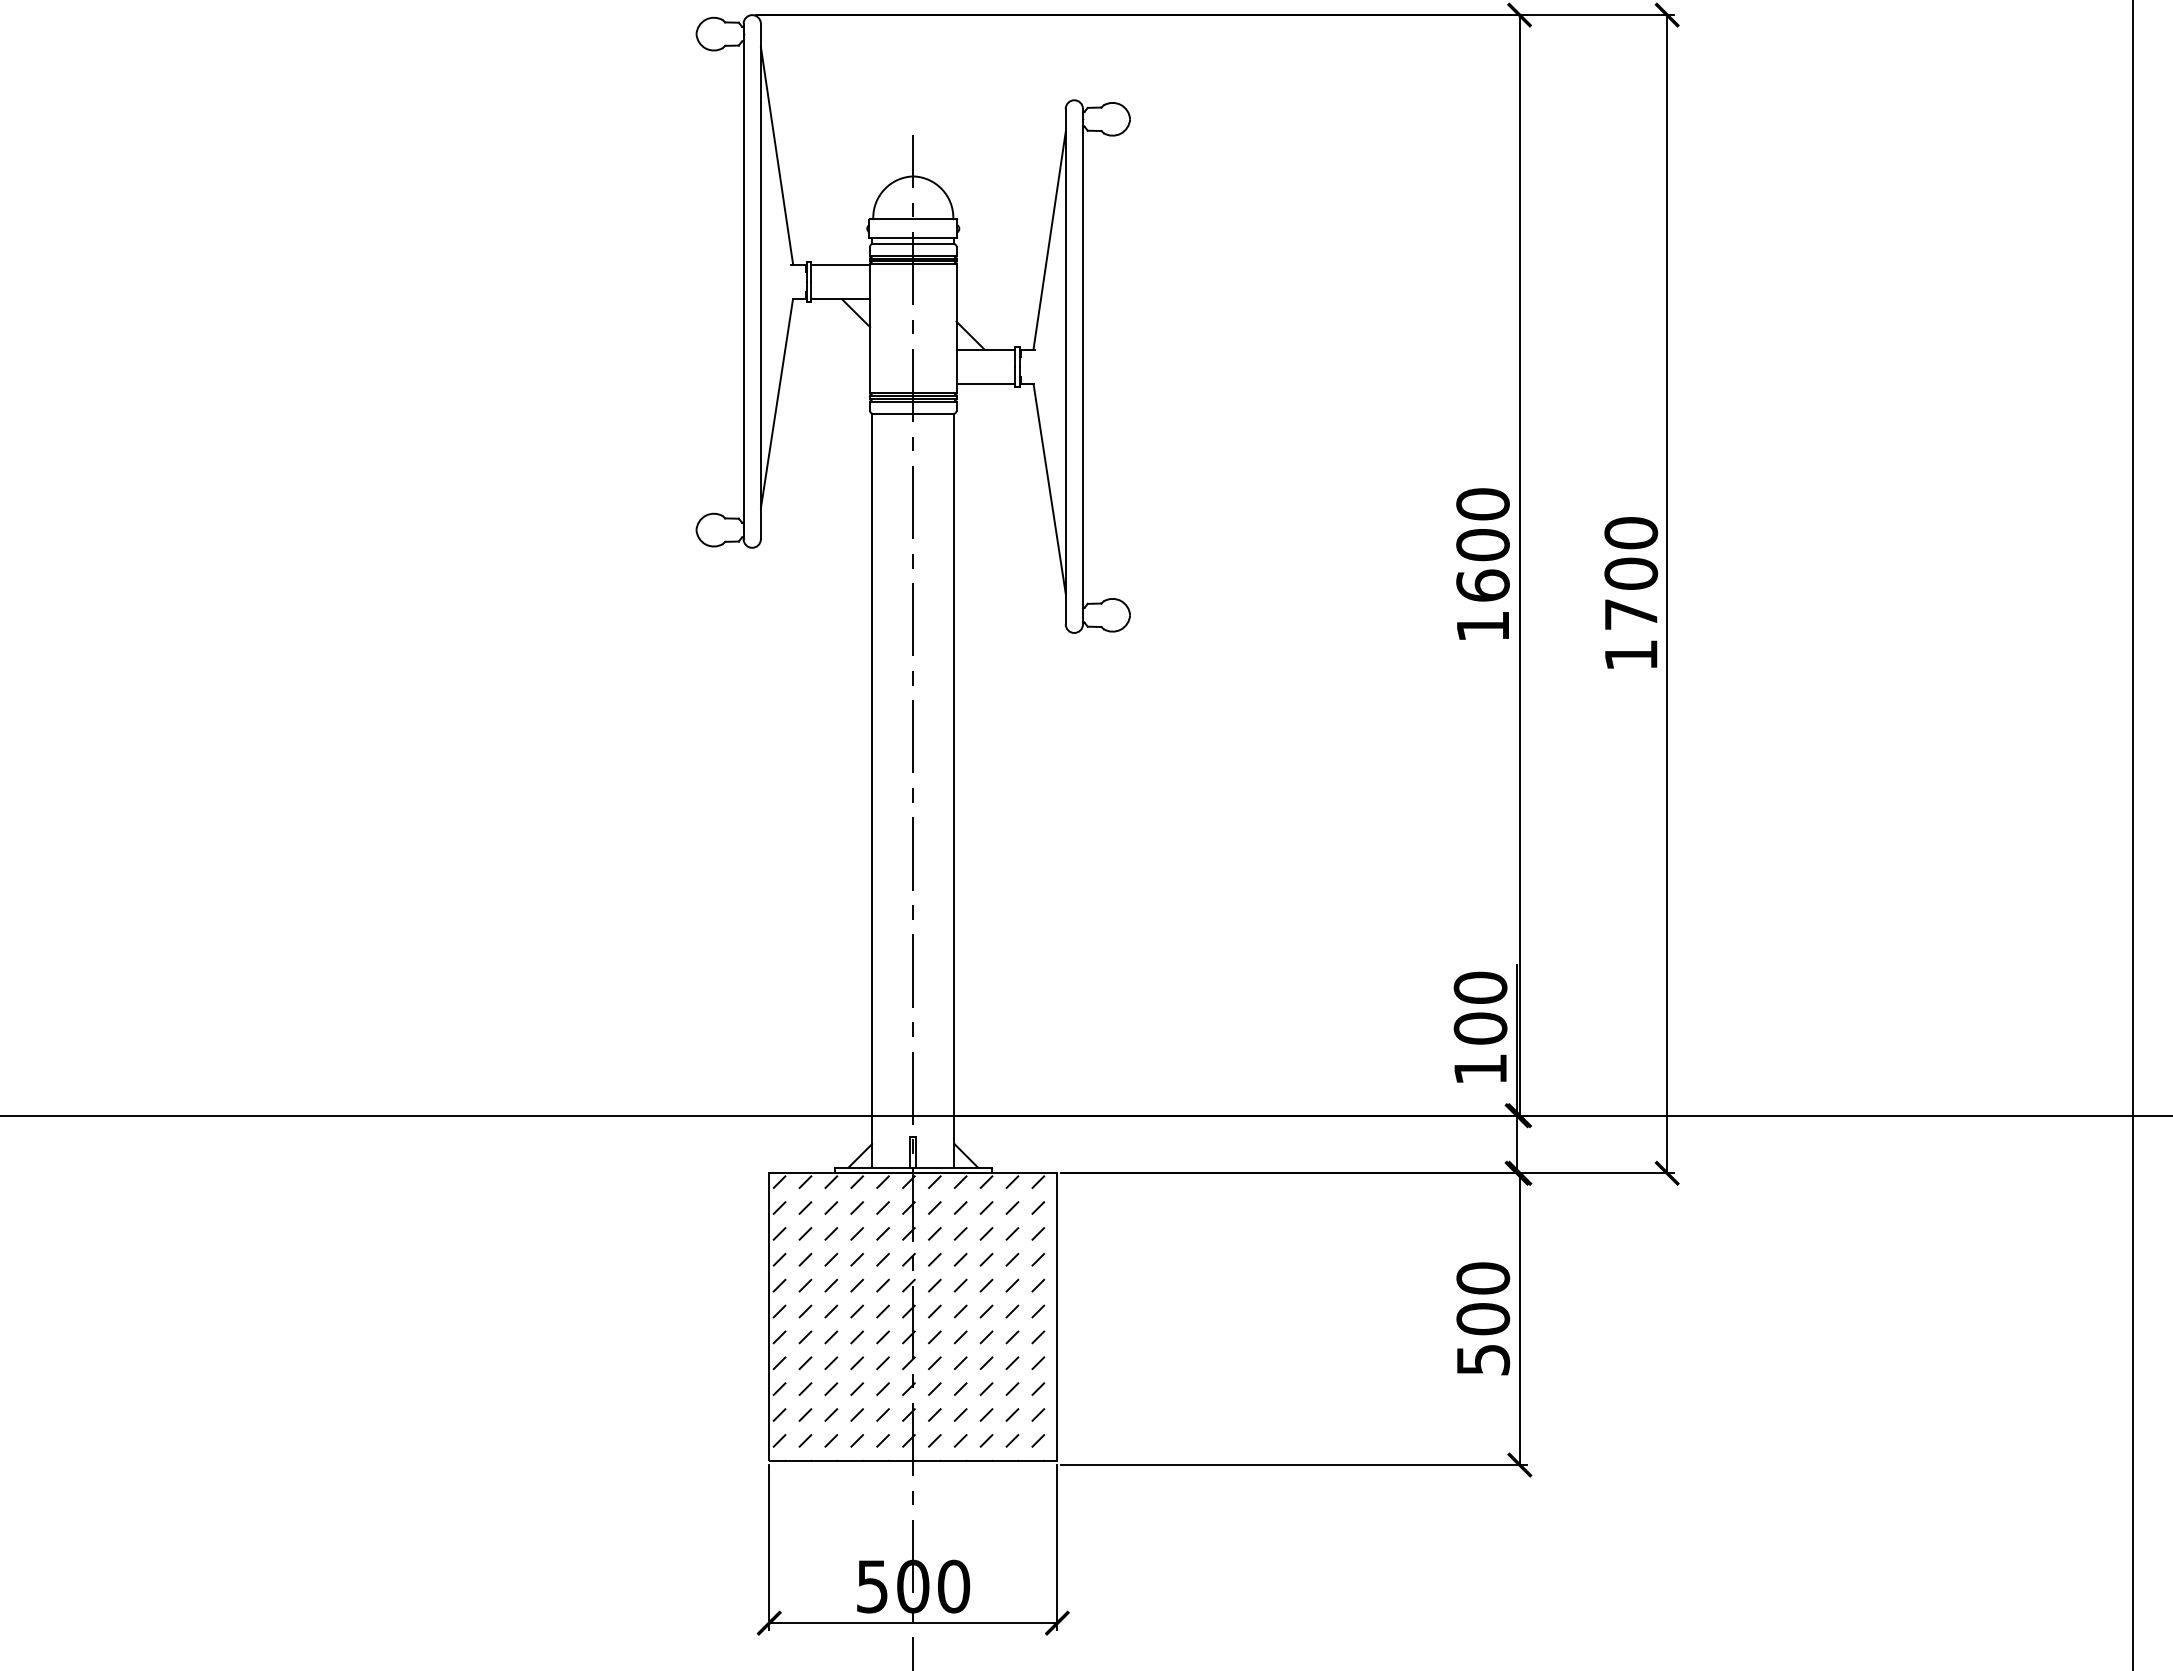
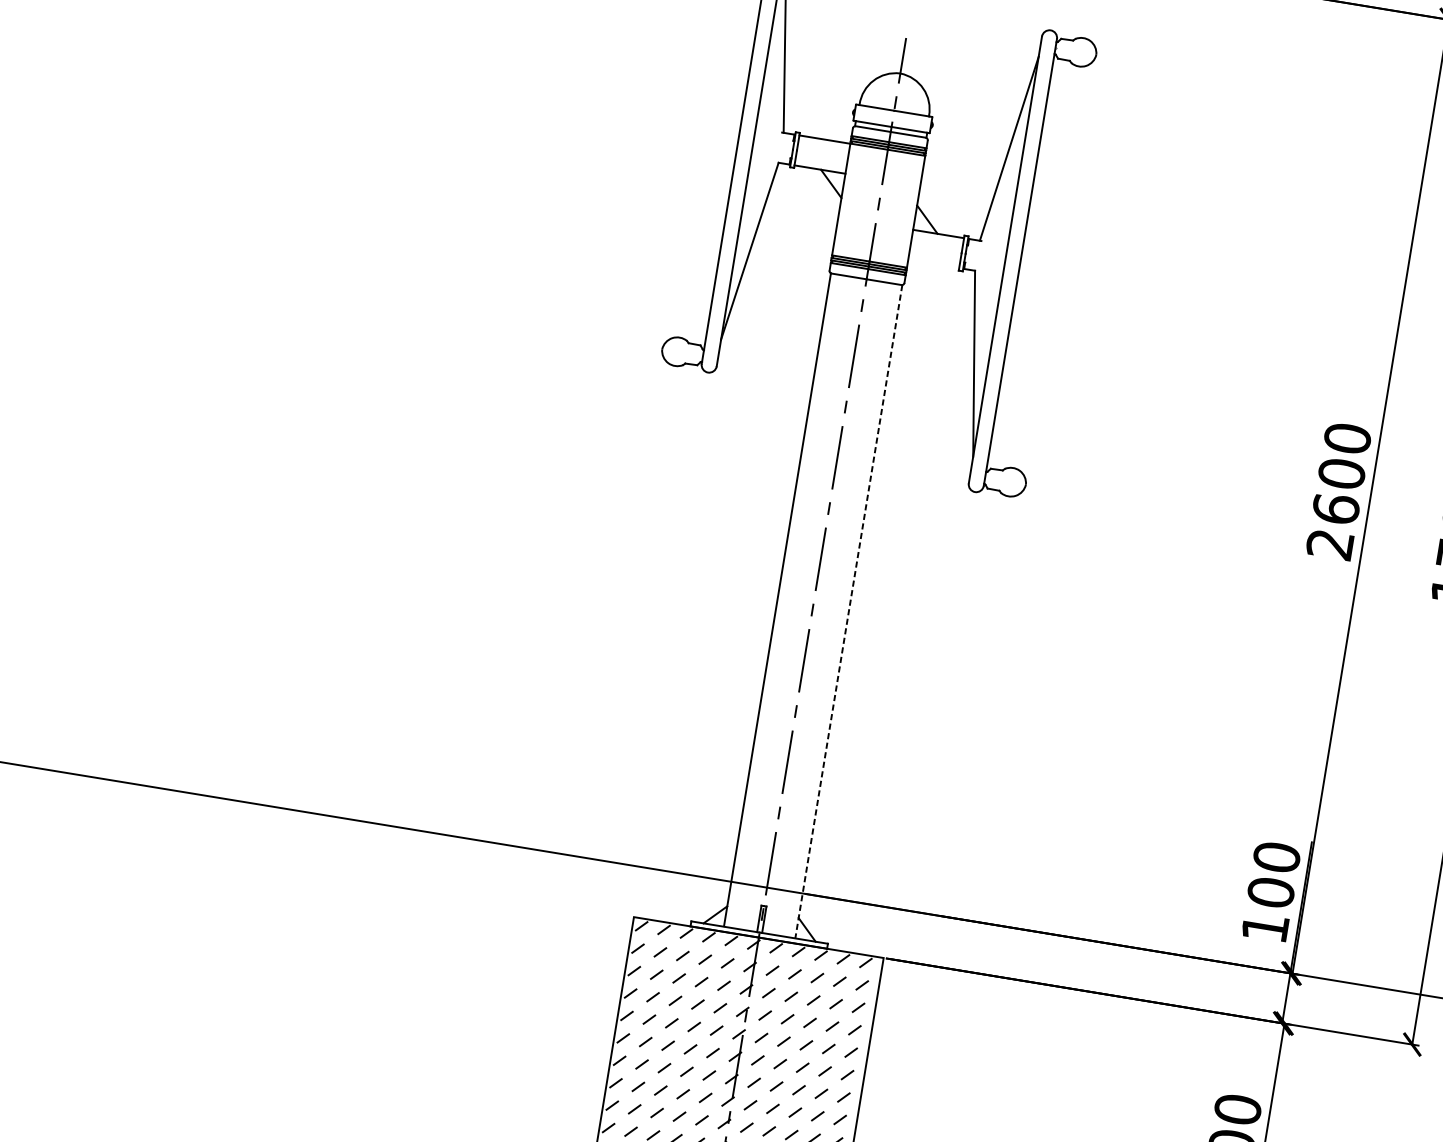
line: (985, 384) -> (933, 264), removed
text: (1482, 627) -> (1329, 545), 1600 -> 2600
line: (954, 790) -> (848, 611), solid -> dashed

